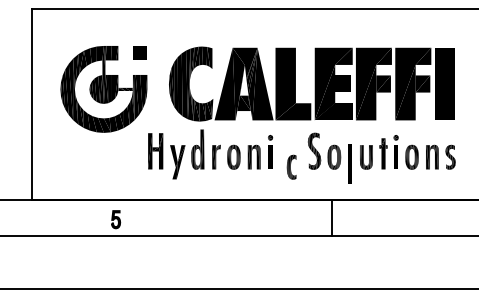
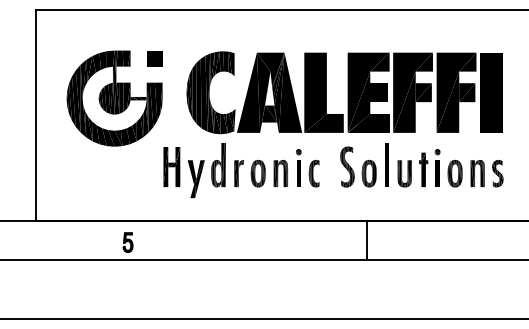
line: (349, 163) -> (386, 164), moved
part: (291, 167) -> (313, 173), moved

